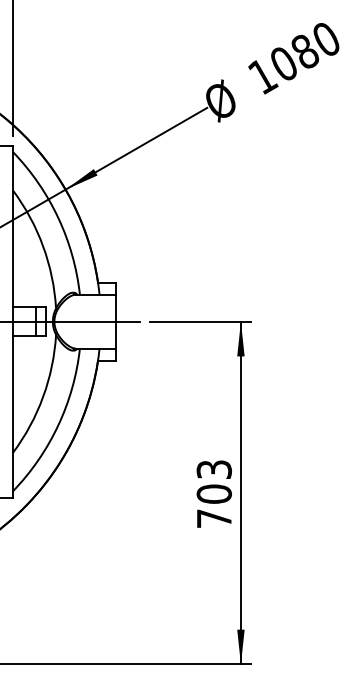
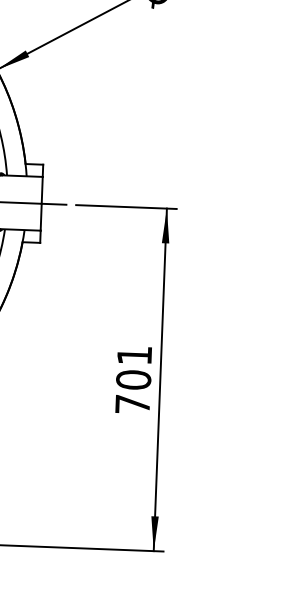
text: (214, 469) -> (134, 355), 703 -> 701

